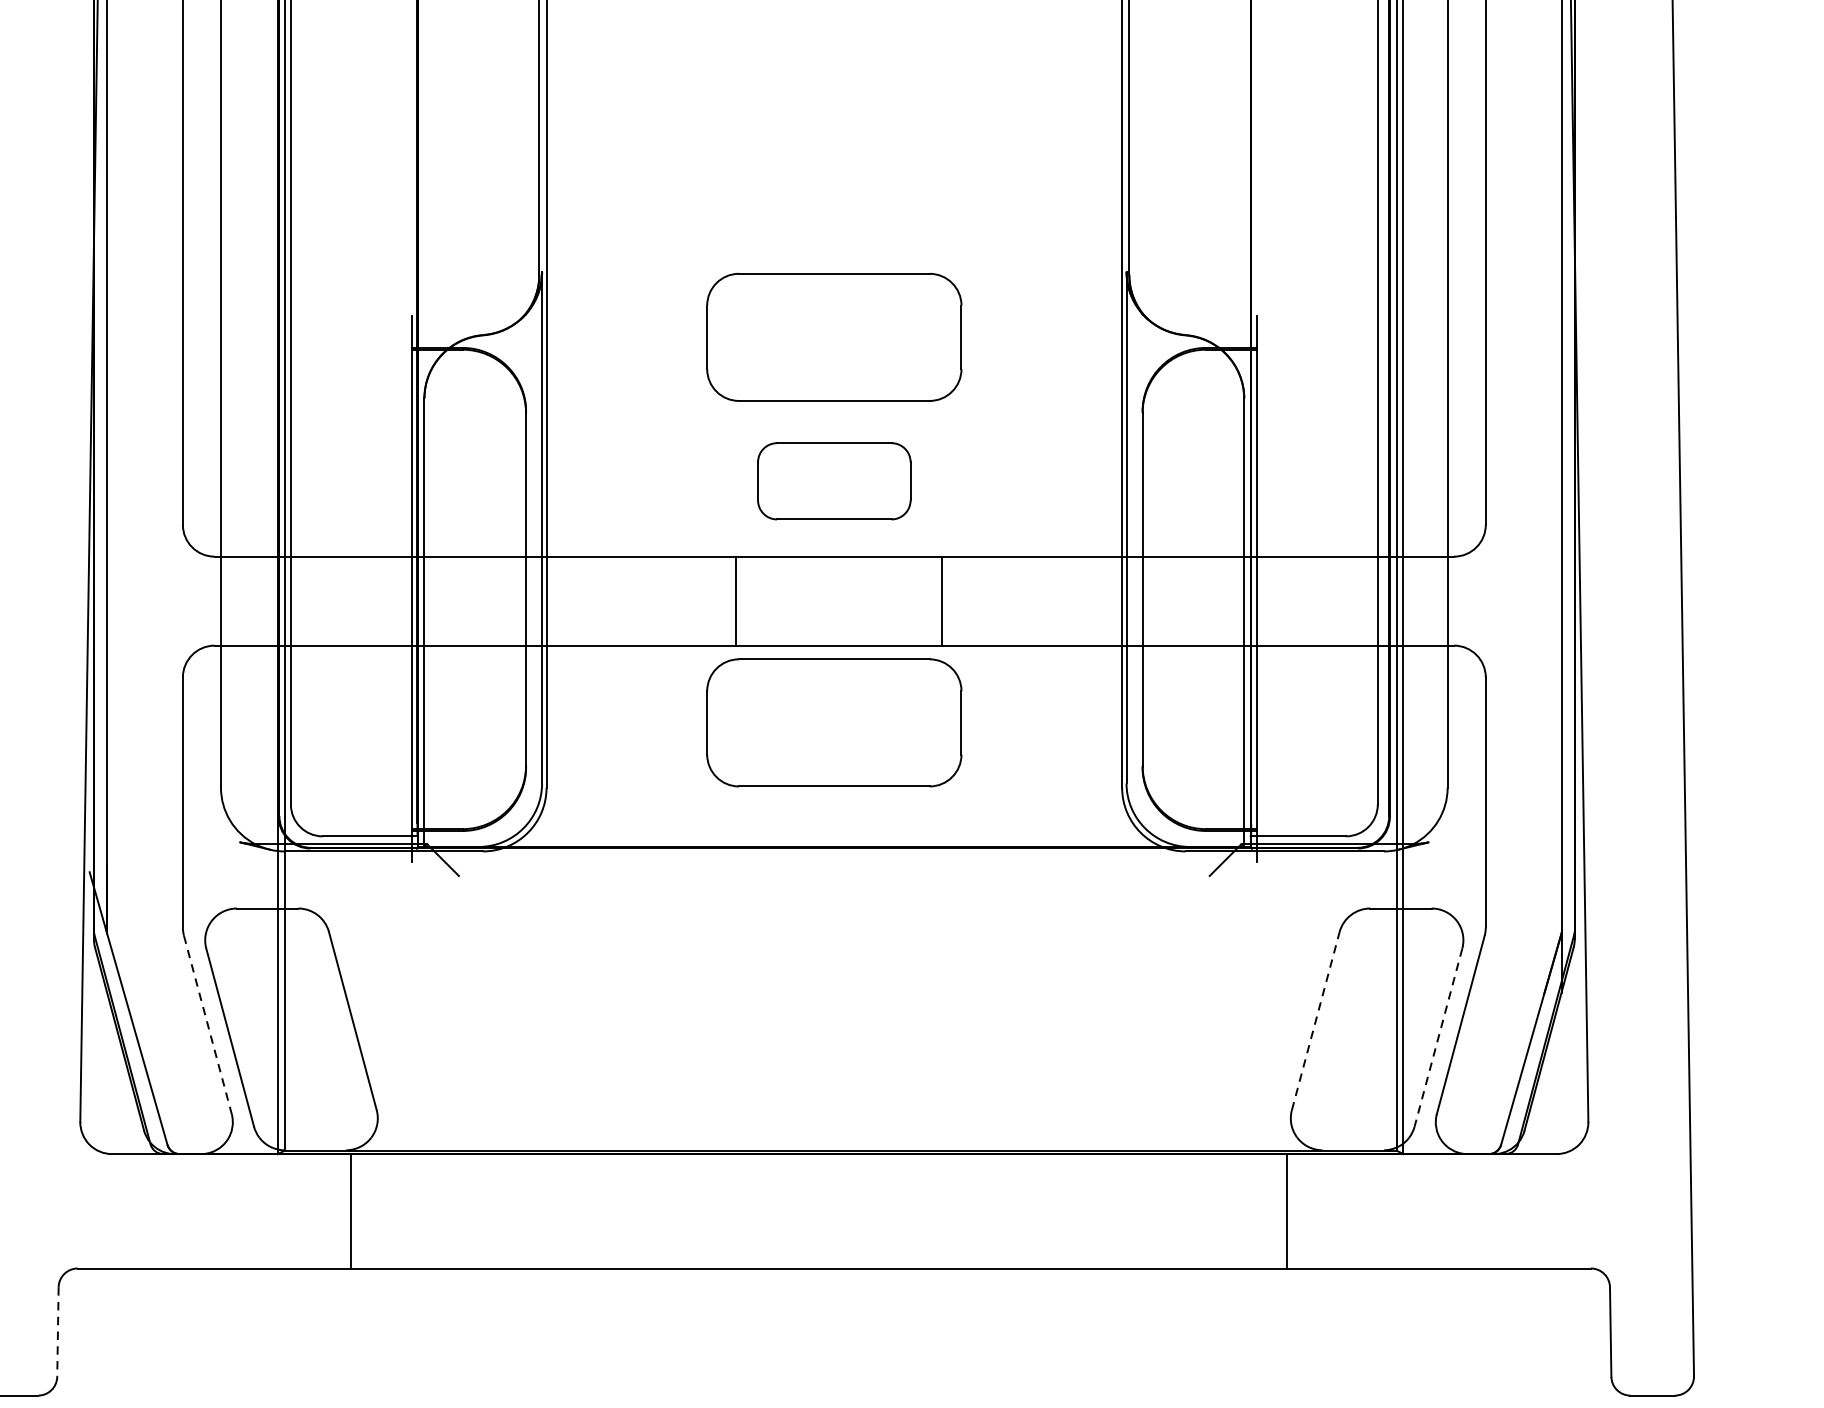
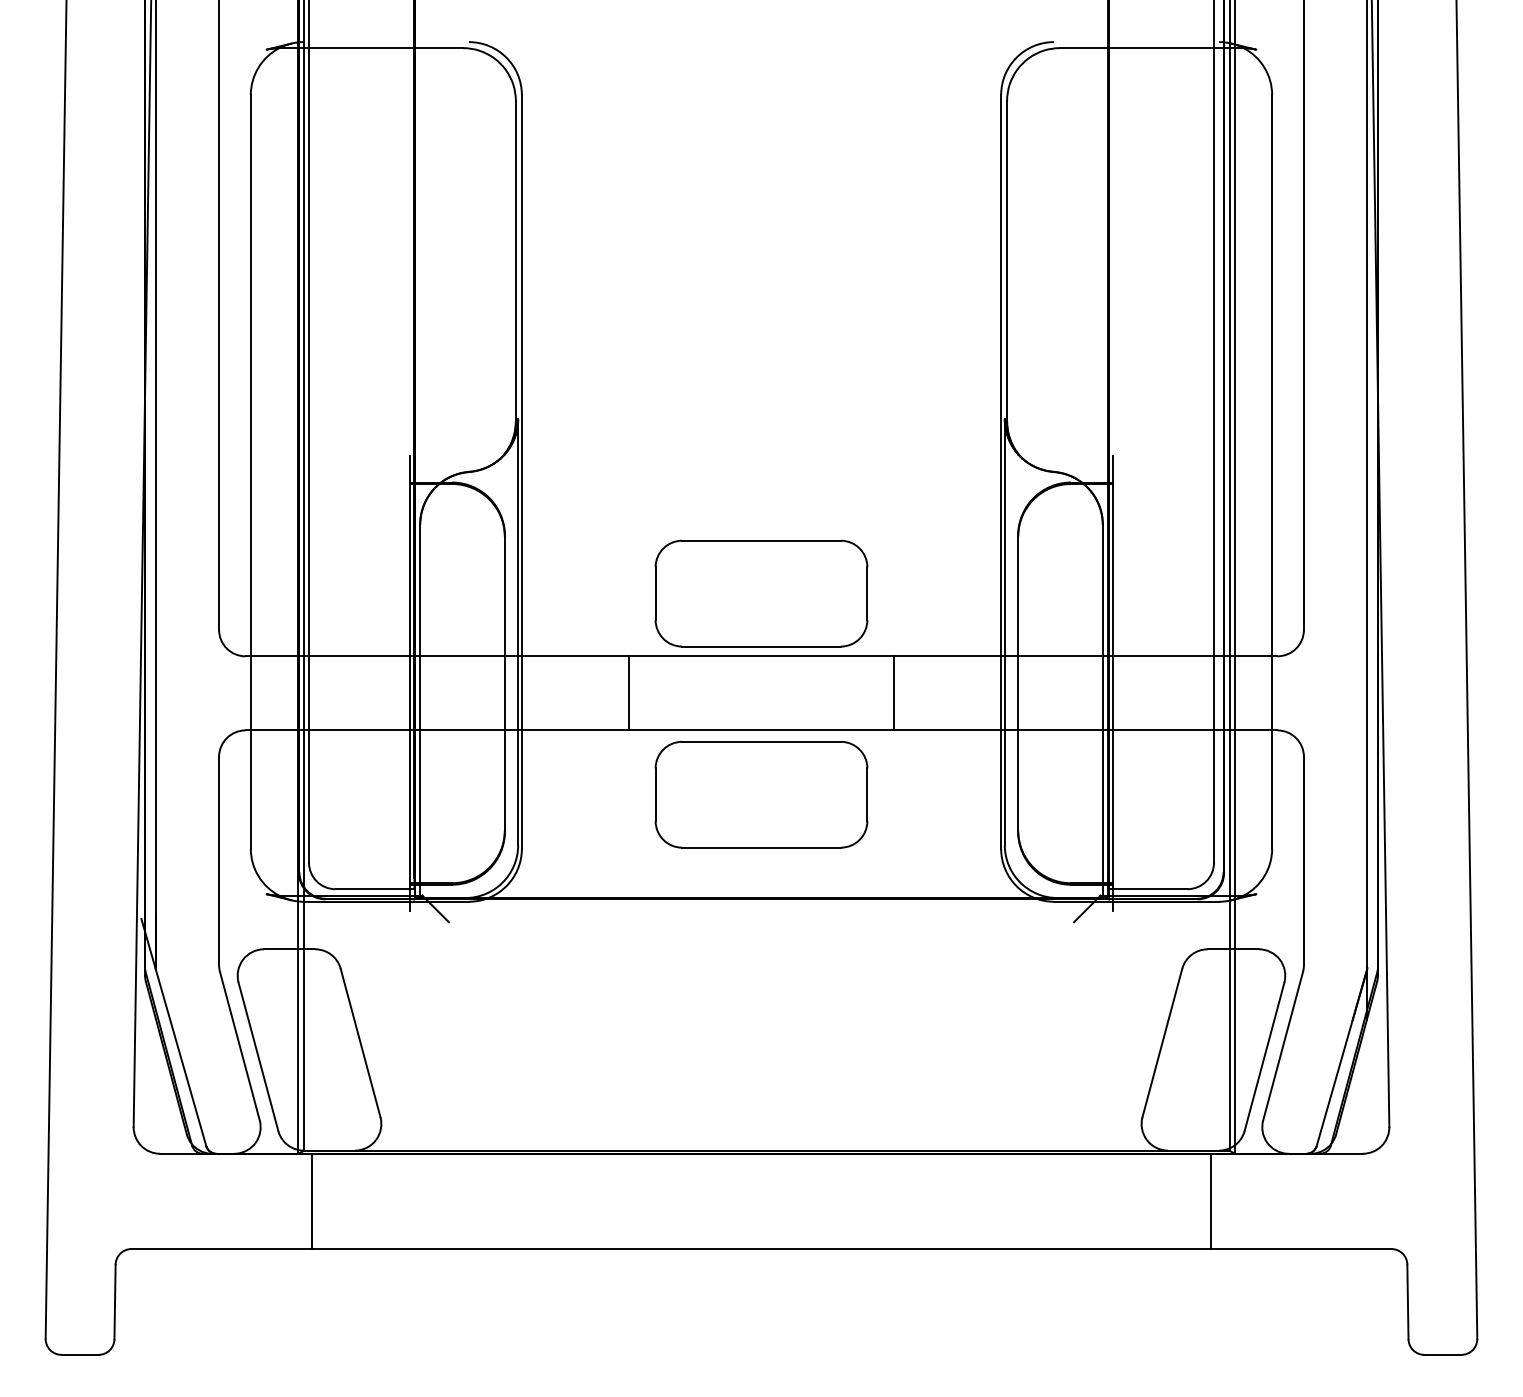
part: (834, 337) -> (761, 473), removed
part: (834, 481) -> (761, 593), size x1.67
line: (735, 601) -> (629, 693), moved
line: (941, 601) -> (893, 693), moved
line: (1315, 1021) -> (1162, 1043), dashed -> solid
line: (207, 1025) -> (239, 1046), dashed -> solid
line: (1438, 1037) -> (1264, 1056), dashed -> solid
line: (350, 1211) -> (311, 1201), moved
line: (1287, 1211) -> (1211, 1201), moved
line: (58, 1332) -> (115, 1302), dashed -> solid

